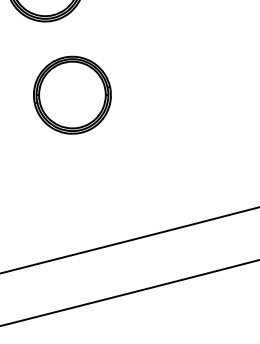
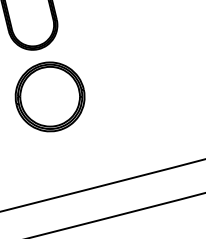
part: (71, 94) -> (49, 96), size x1.4

